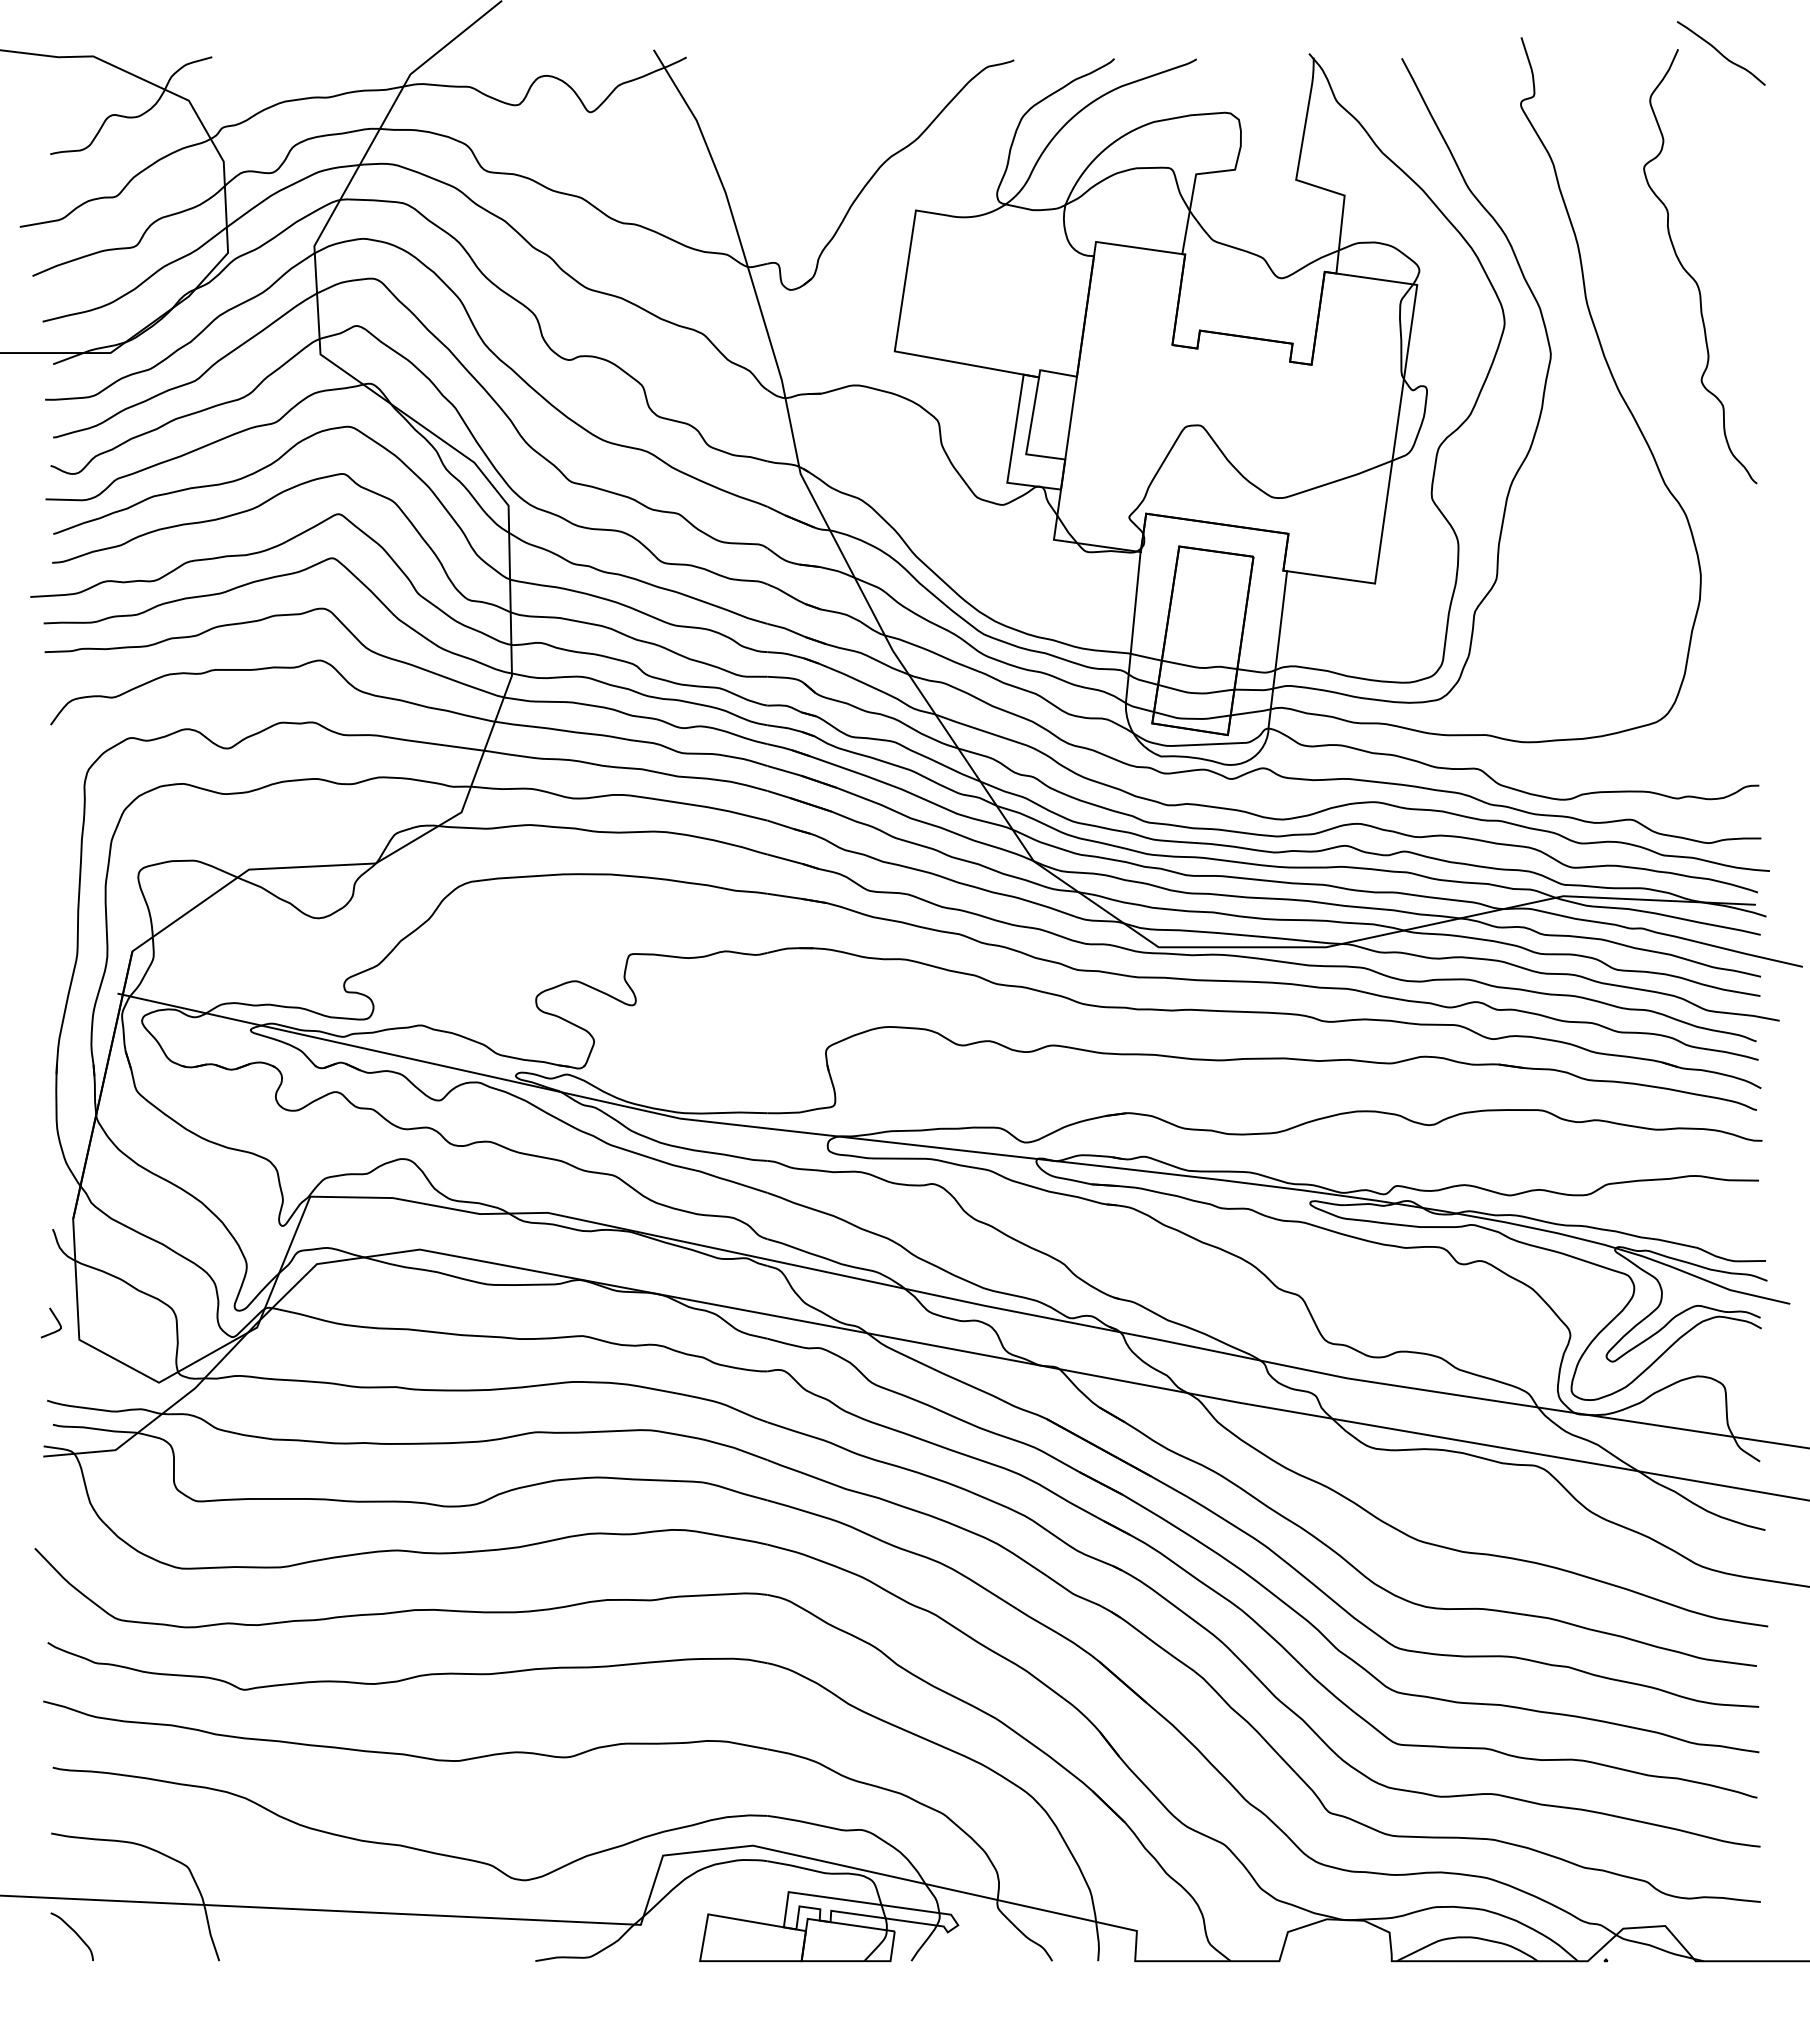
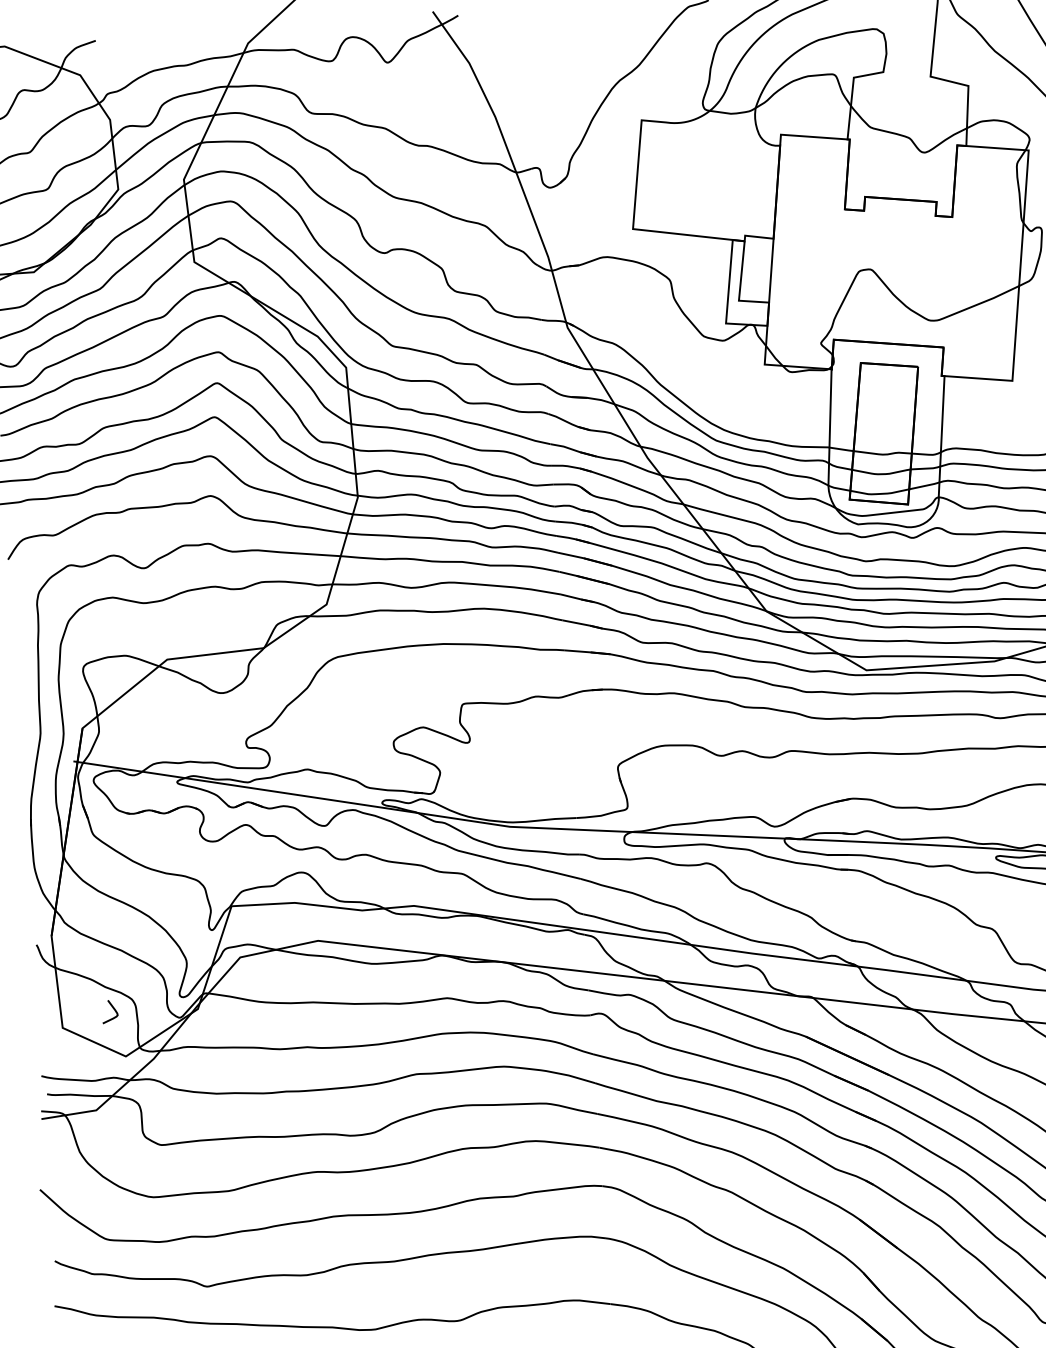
curve: (56, 1320) -> (113, 1009), moved

